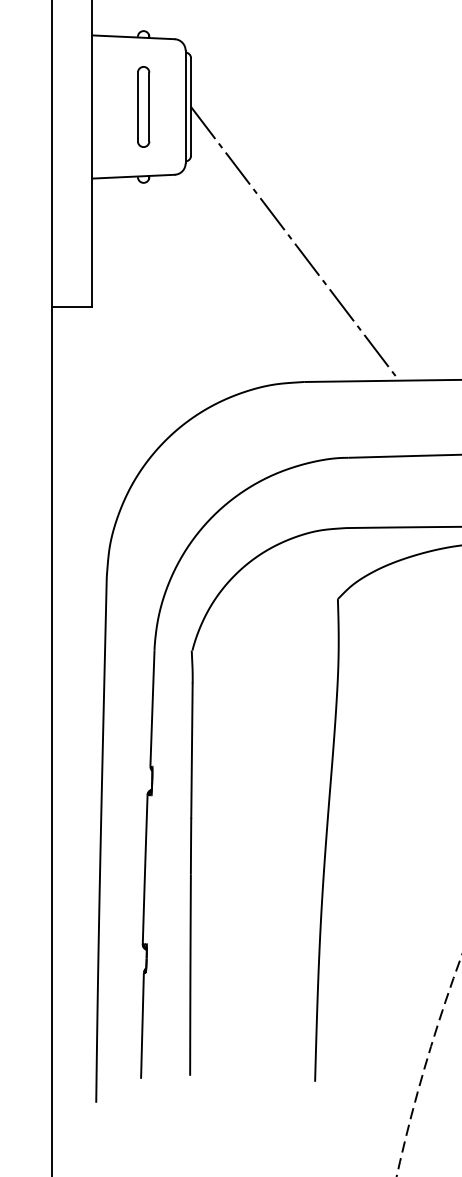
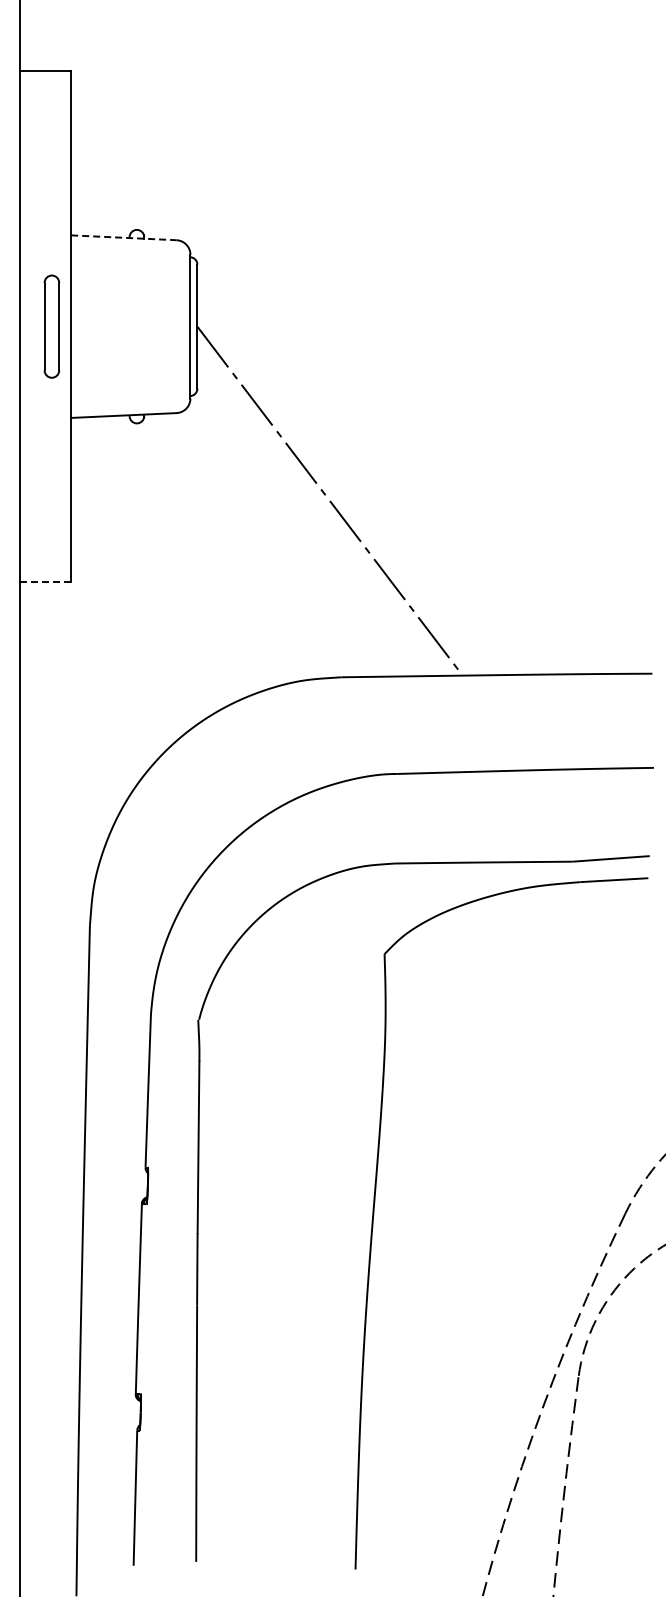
line: (133, 37) -> (123, 237), solid -> dashed
part: (143, 106) -> (51, 326), moved
line: (71, 307) -> (45, 582), solid -> dashed

